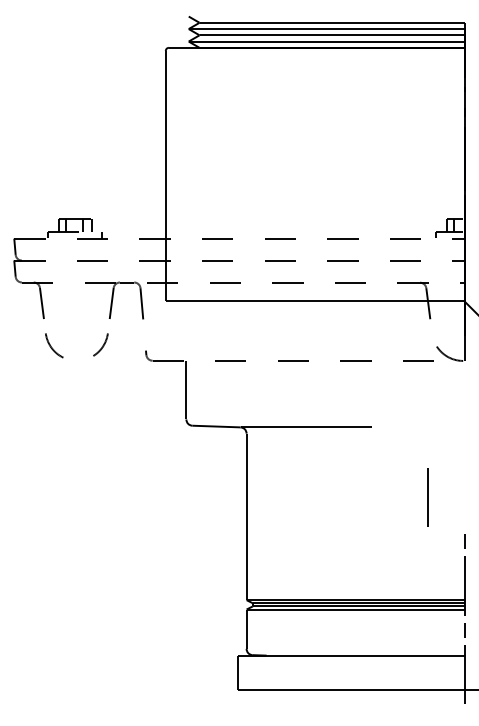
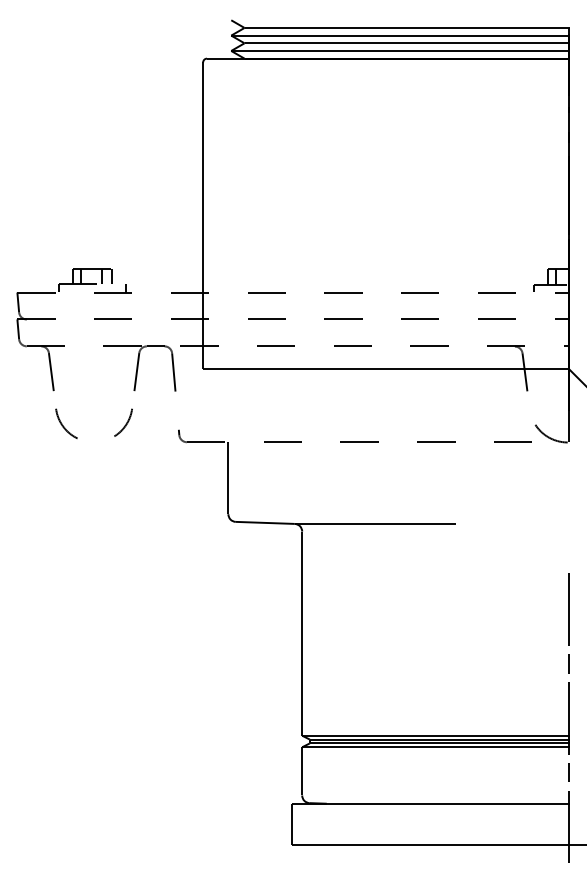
line: (427, 497) -> (569, 609), moved

